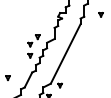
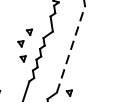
line: (65, 53) -> (70, 48), solid -> dashed

